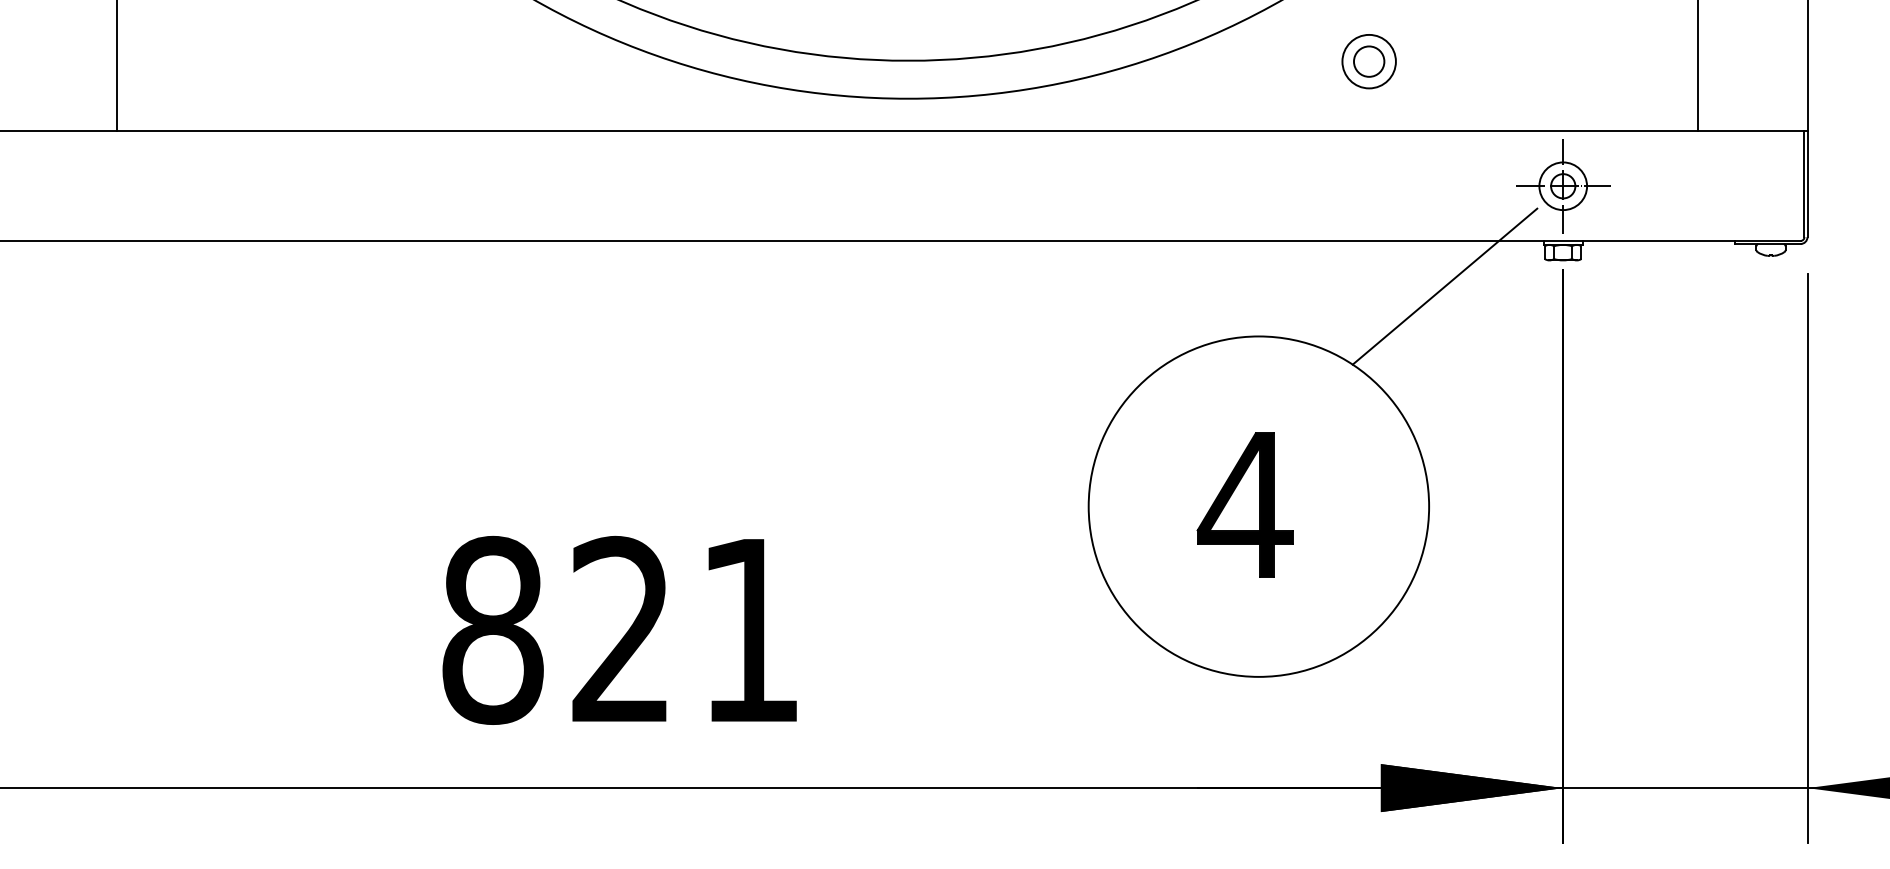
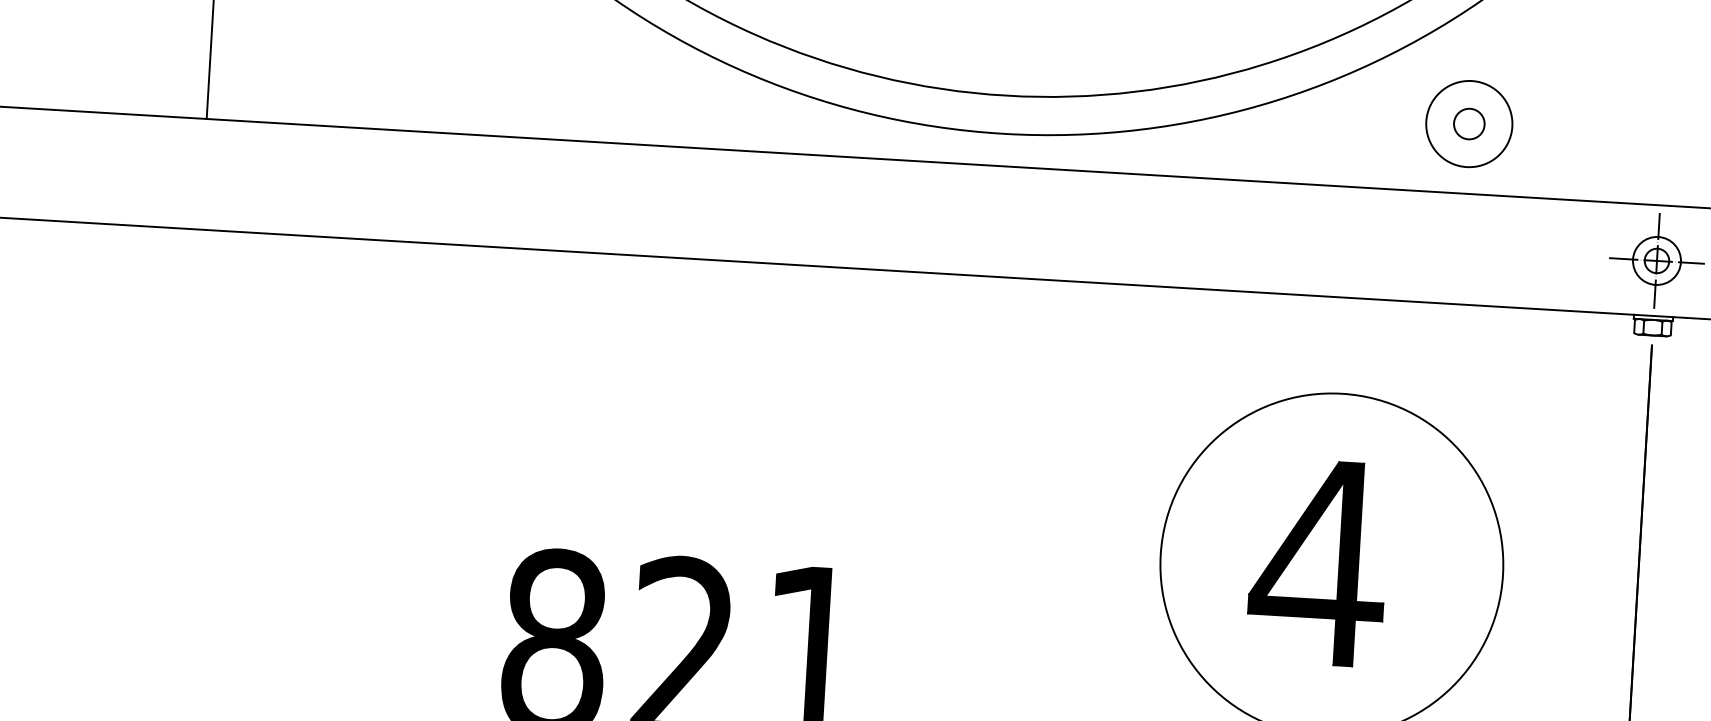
circle: (1368, 61) -> (1468, 123), size x1.6
line: (1444, 286) -> (1531, 354), removed
part: (1244, 504) -> (1317, 561), size x1.4

